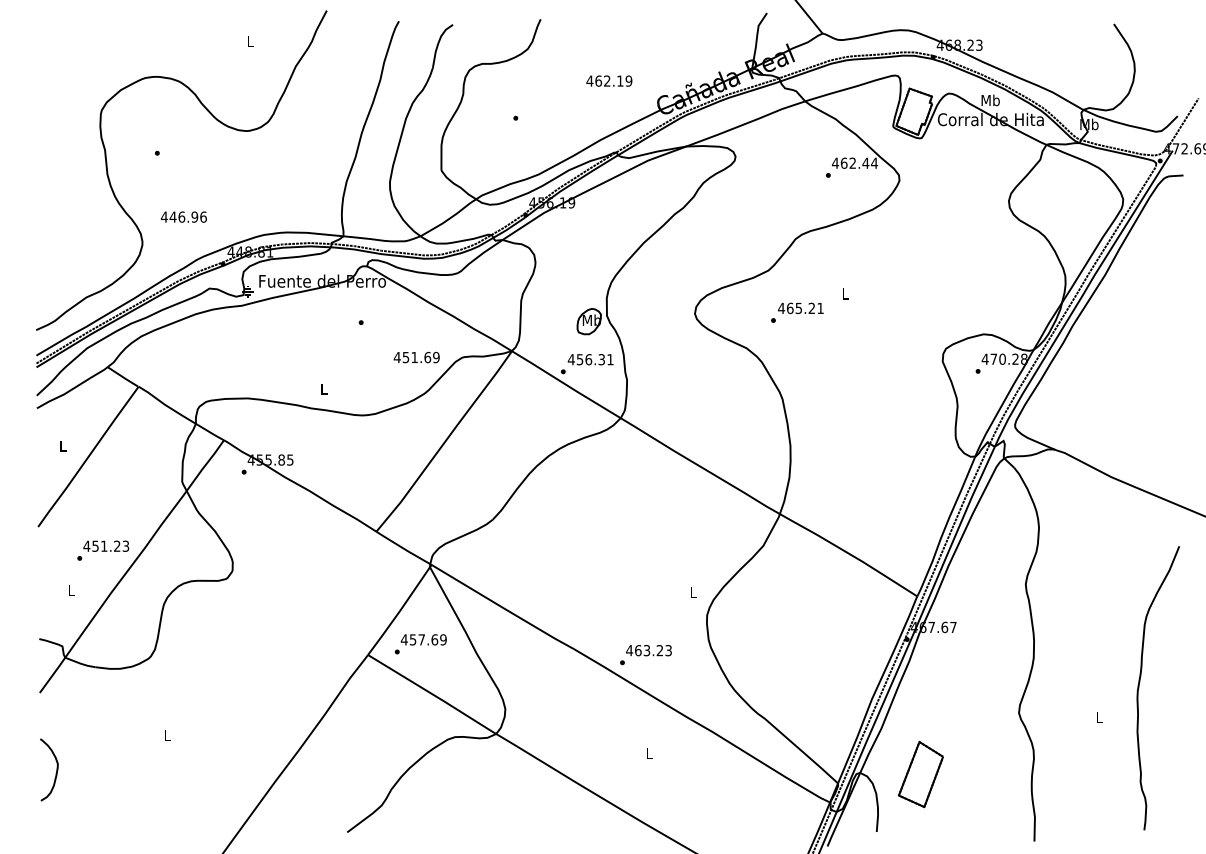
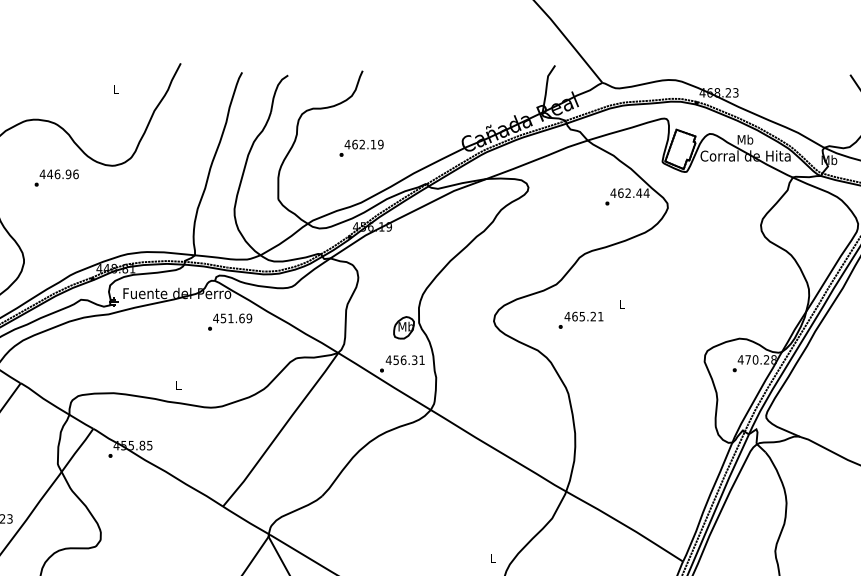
text: (609, 80) -> (364, 144), moved
text: (183, 216) -> (58, 173), moved
text: (416, 357) -> (232, 318), moved

